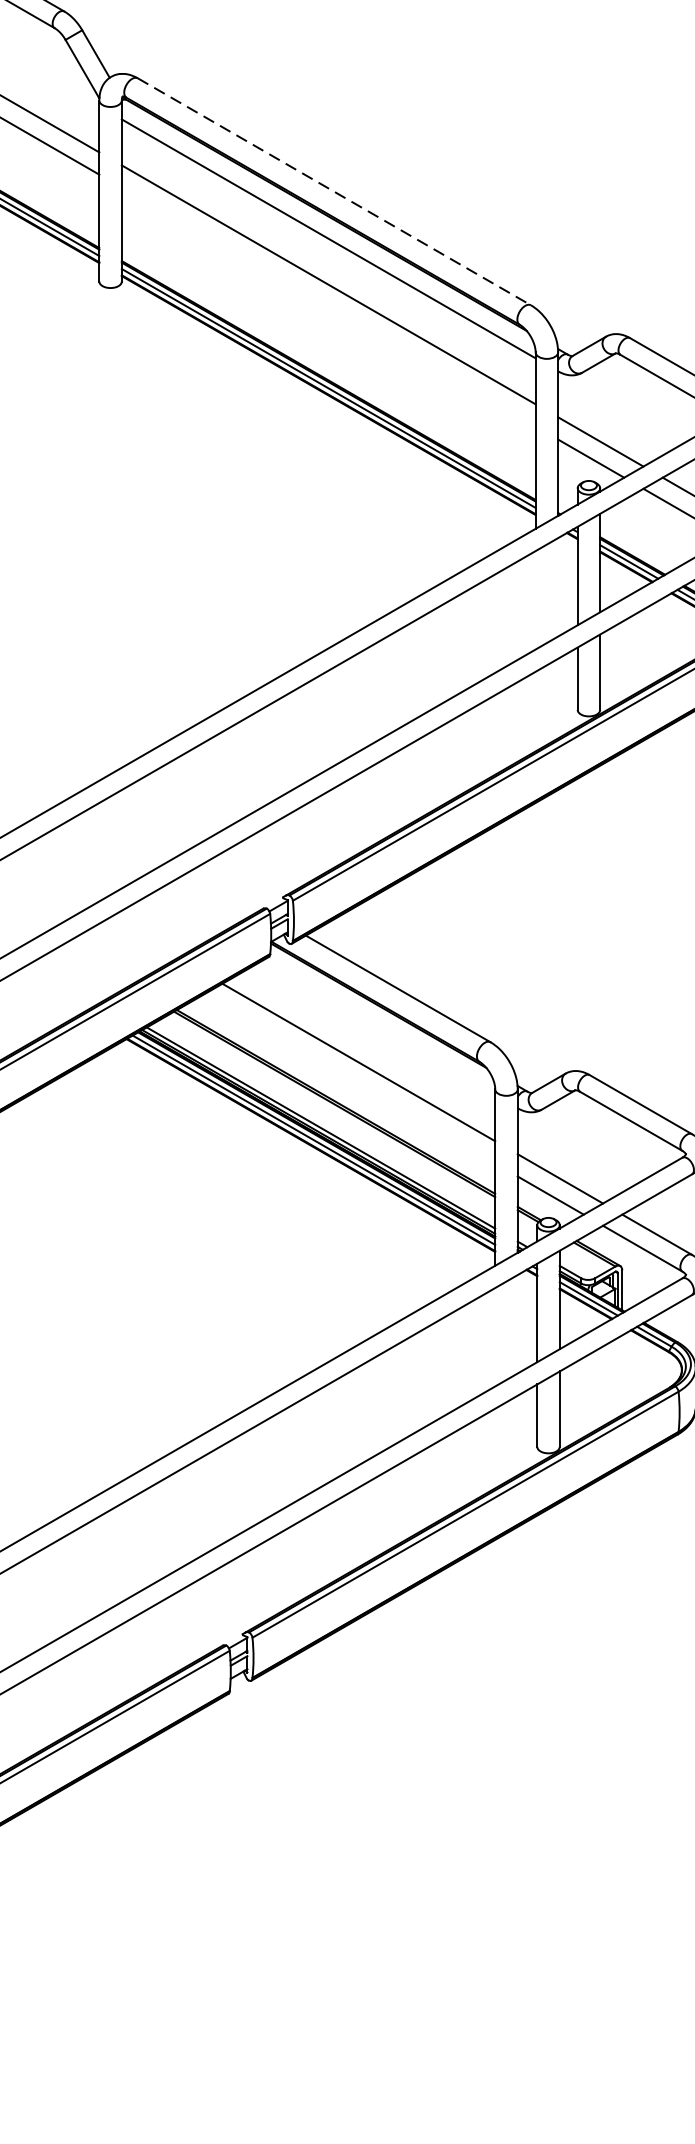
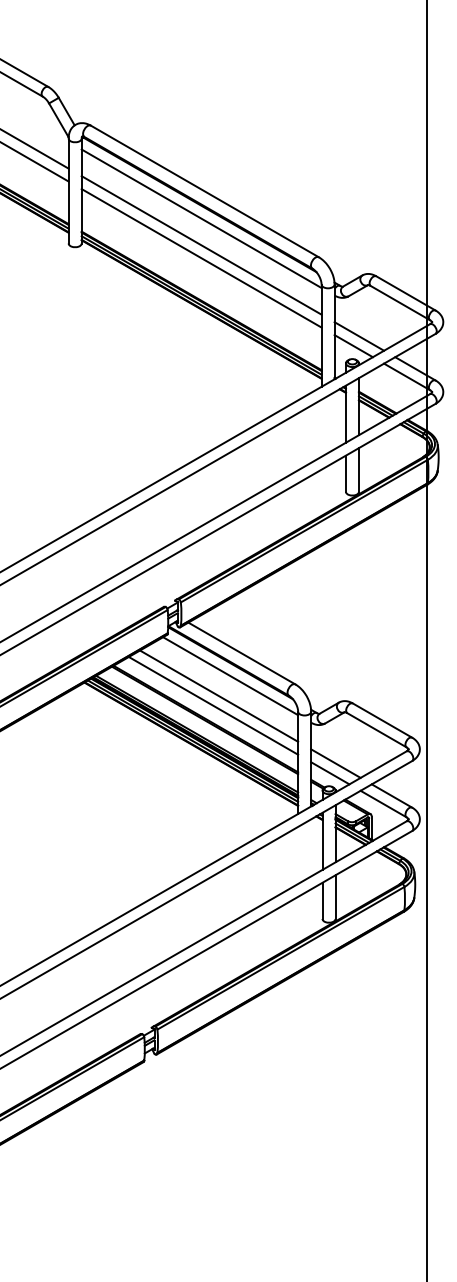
line: (333, 191) -> (204, 191), dashed -> solid
line: (328, 307) -> (201, 258), added
line: (378, 1028) -> (230, 676), added
line: (349, 1078) -> (213, 705), added

